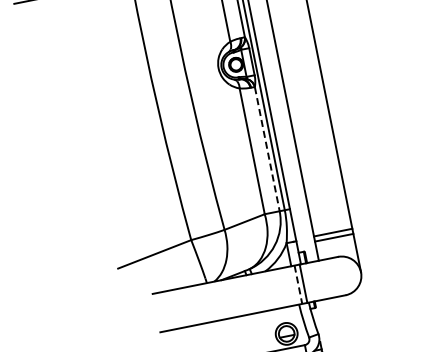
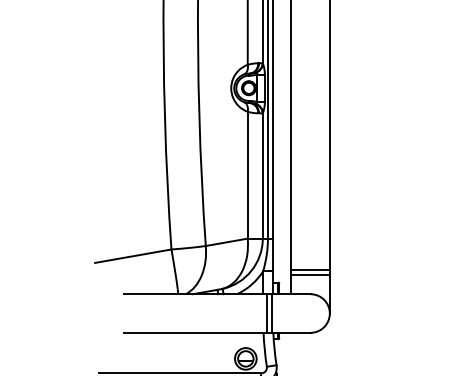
line: (267, 149) -> (262, 176), dashed -> solid
line: (298, 285) -> (266, 314), dashed -> solid

